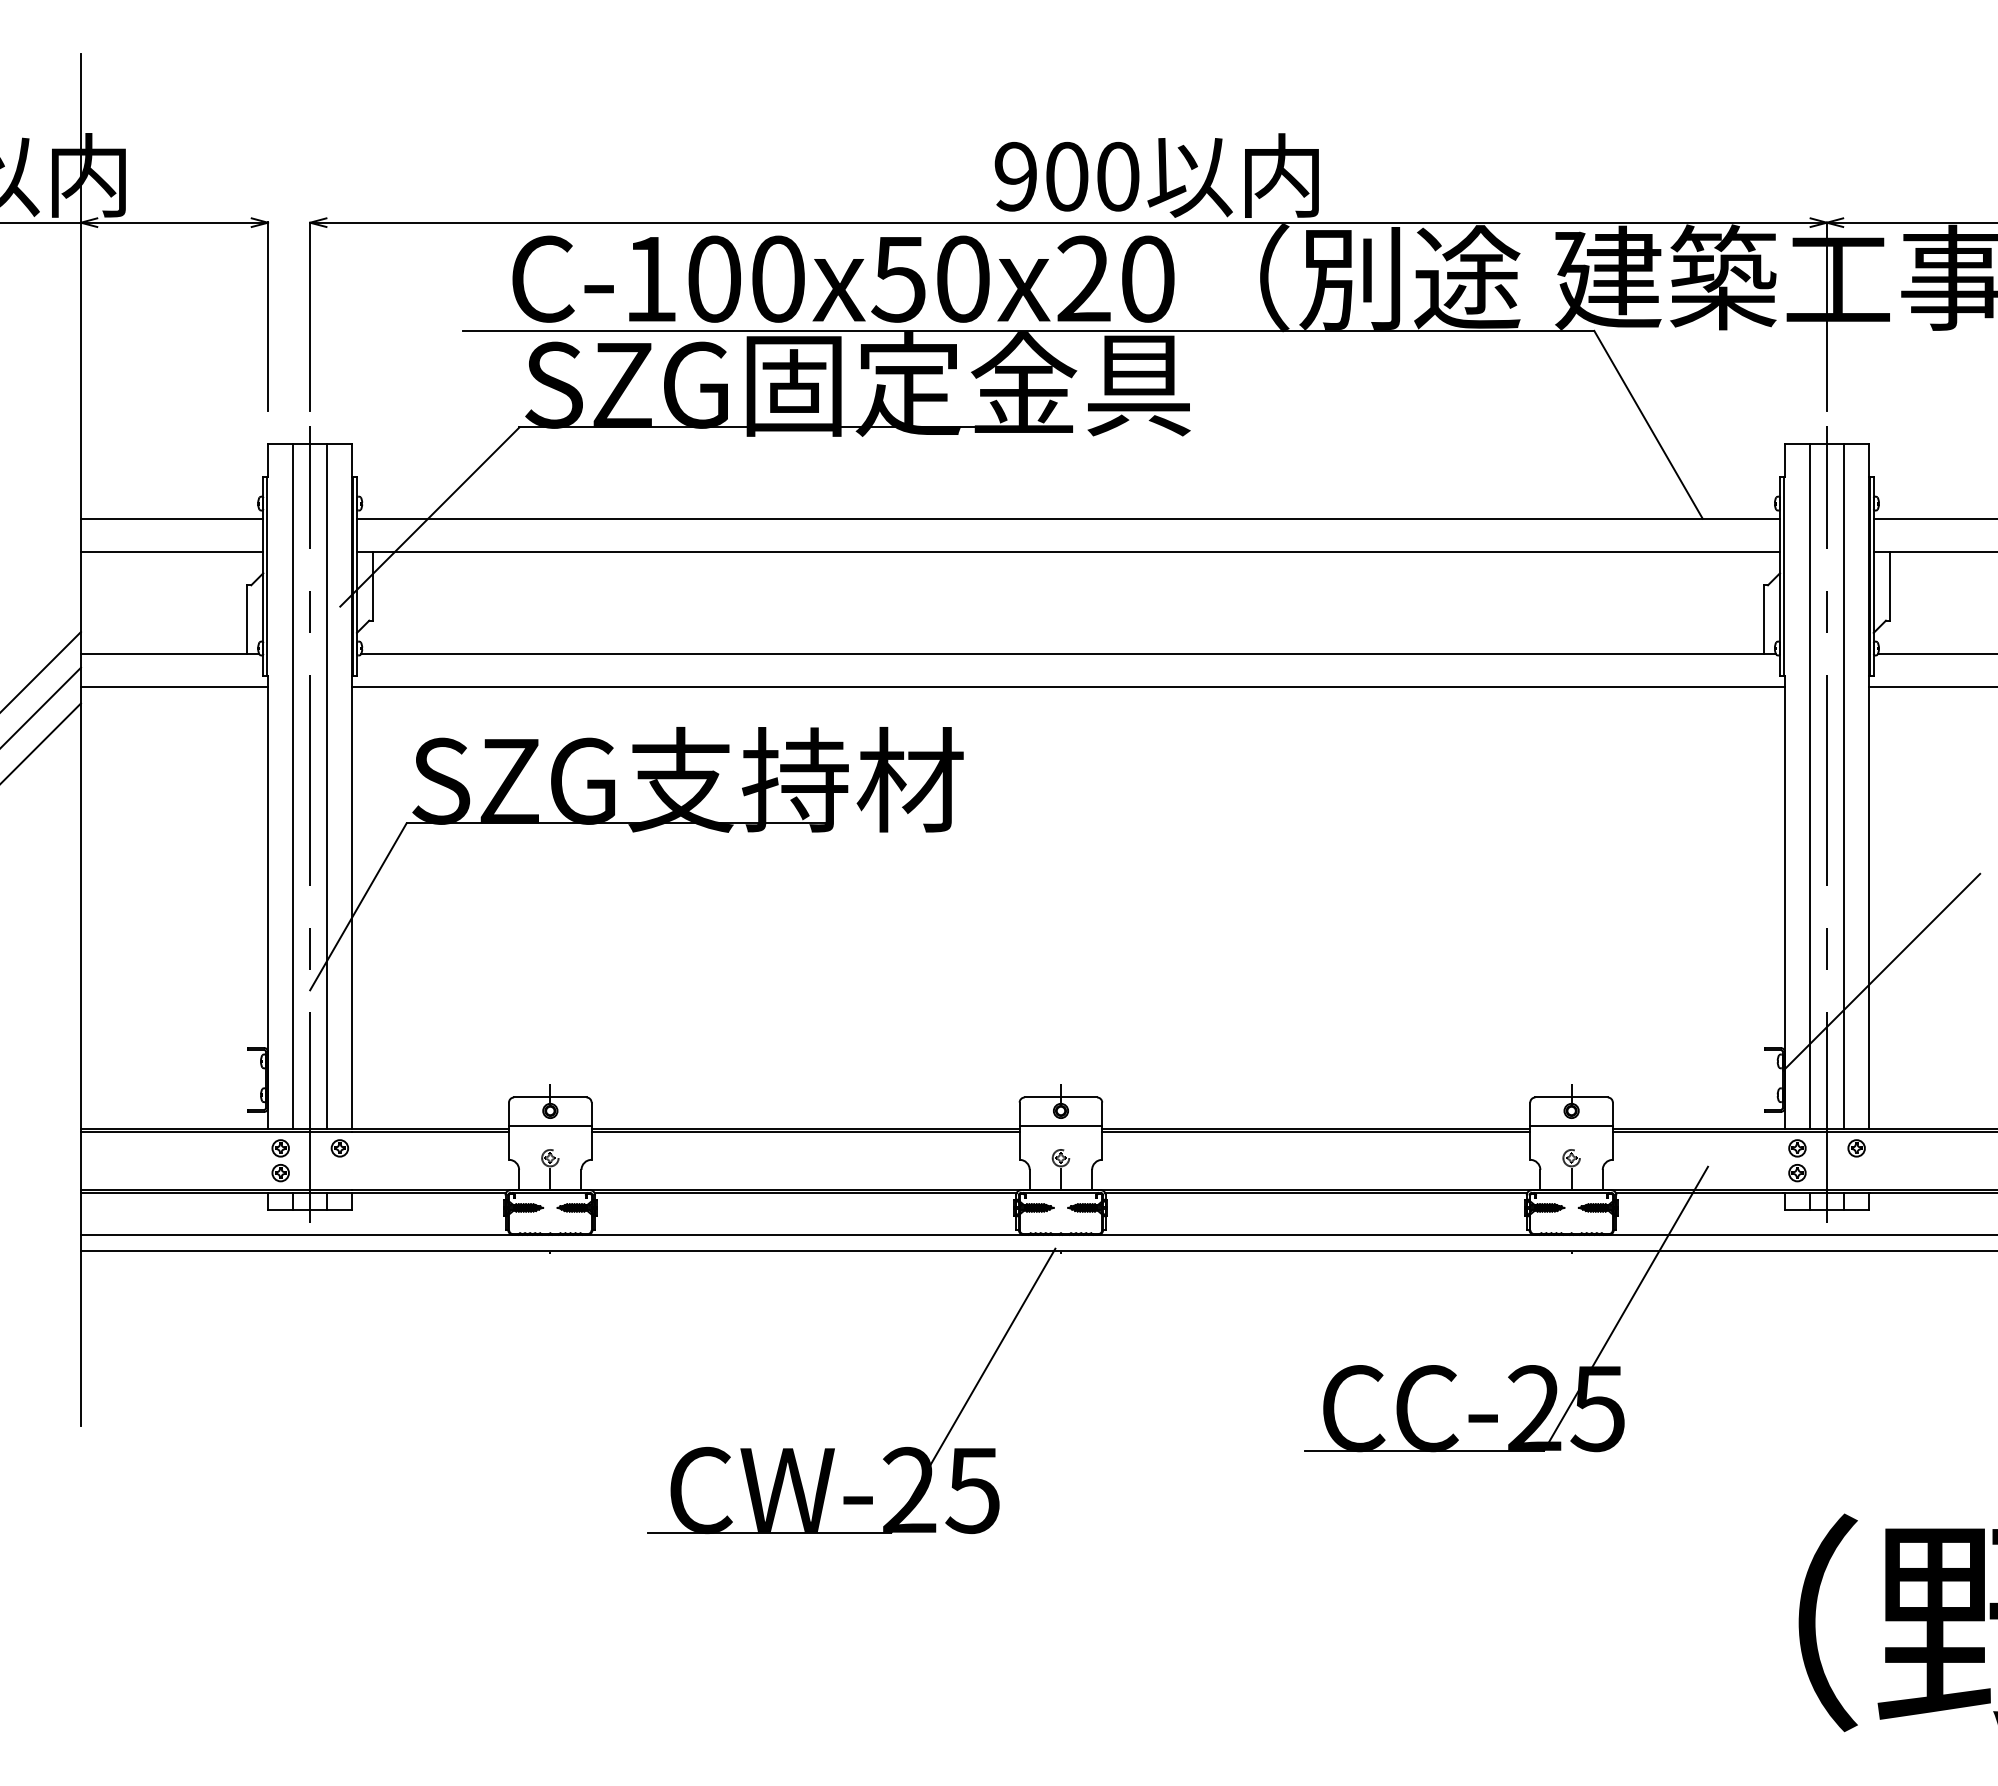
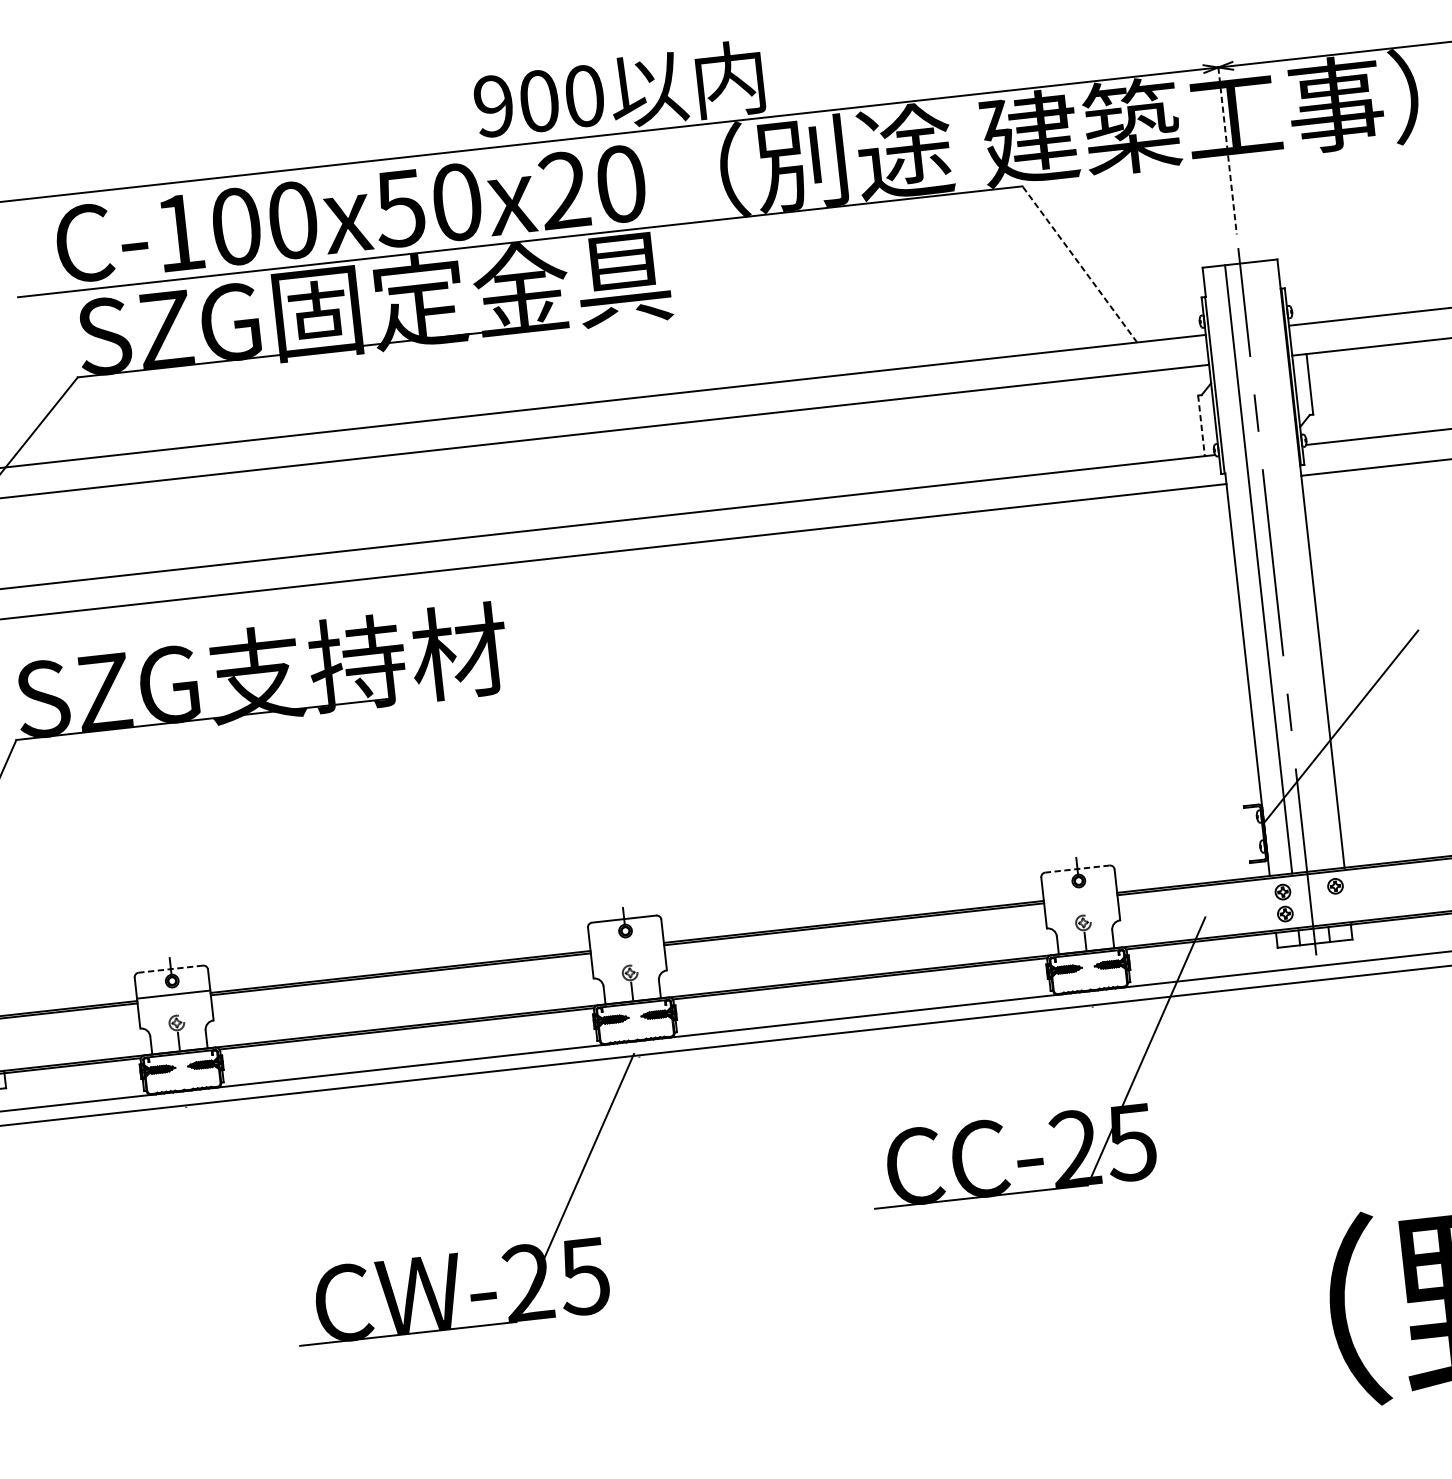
line: (1826, 317) -> (1227, 151), solid -> dashed
line: (1648, 424) -> (1079, 264), solid -> dashed
line: (1764, 619) -> (1201, 425), solid -> dashed
line: (1843, 785) -> (1288, 565), removed
line: (549, 1097) -> (170, 969), solid -> dashed
line: (1571, 1097) -> (1077, 869), solid -> dashed
line: (1060, 1126) -> (626, 944), removed
line: (1571, 1126) -> (1080, 894), removed

